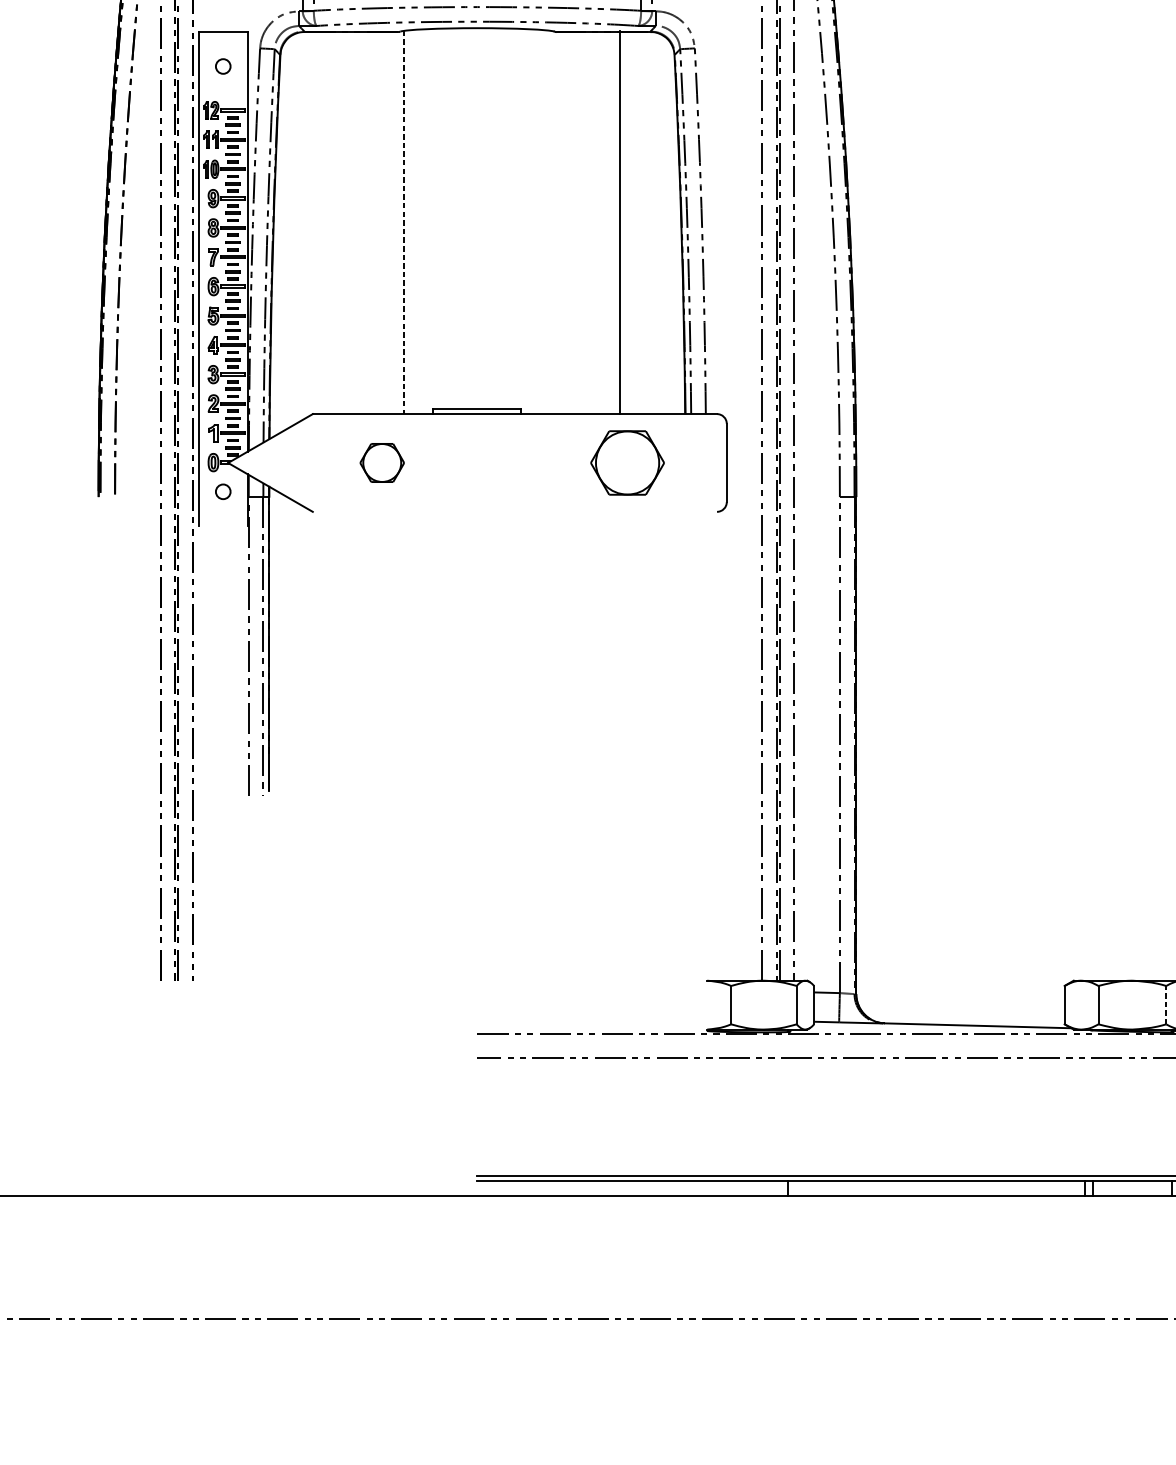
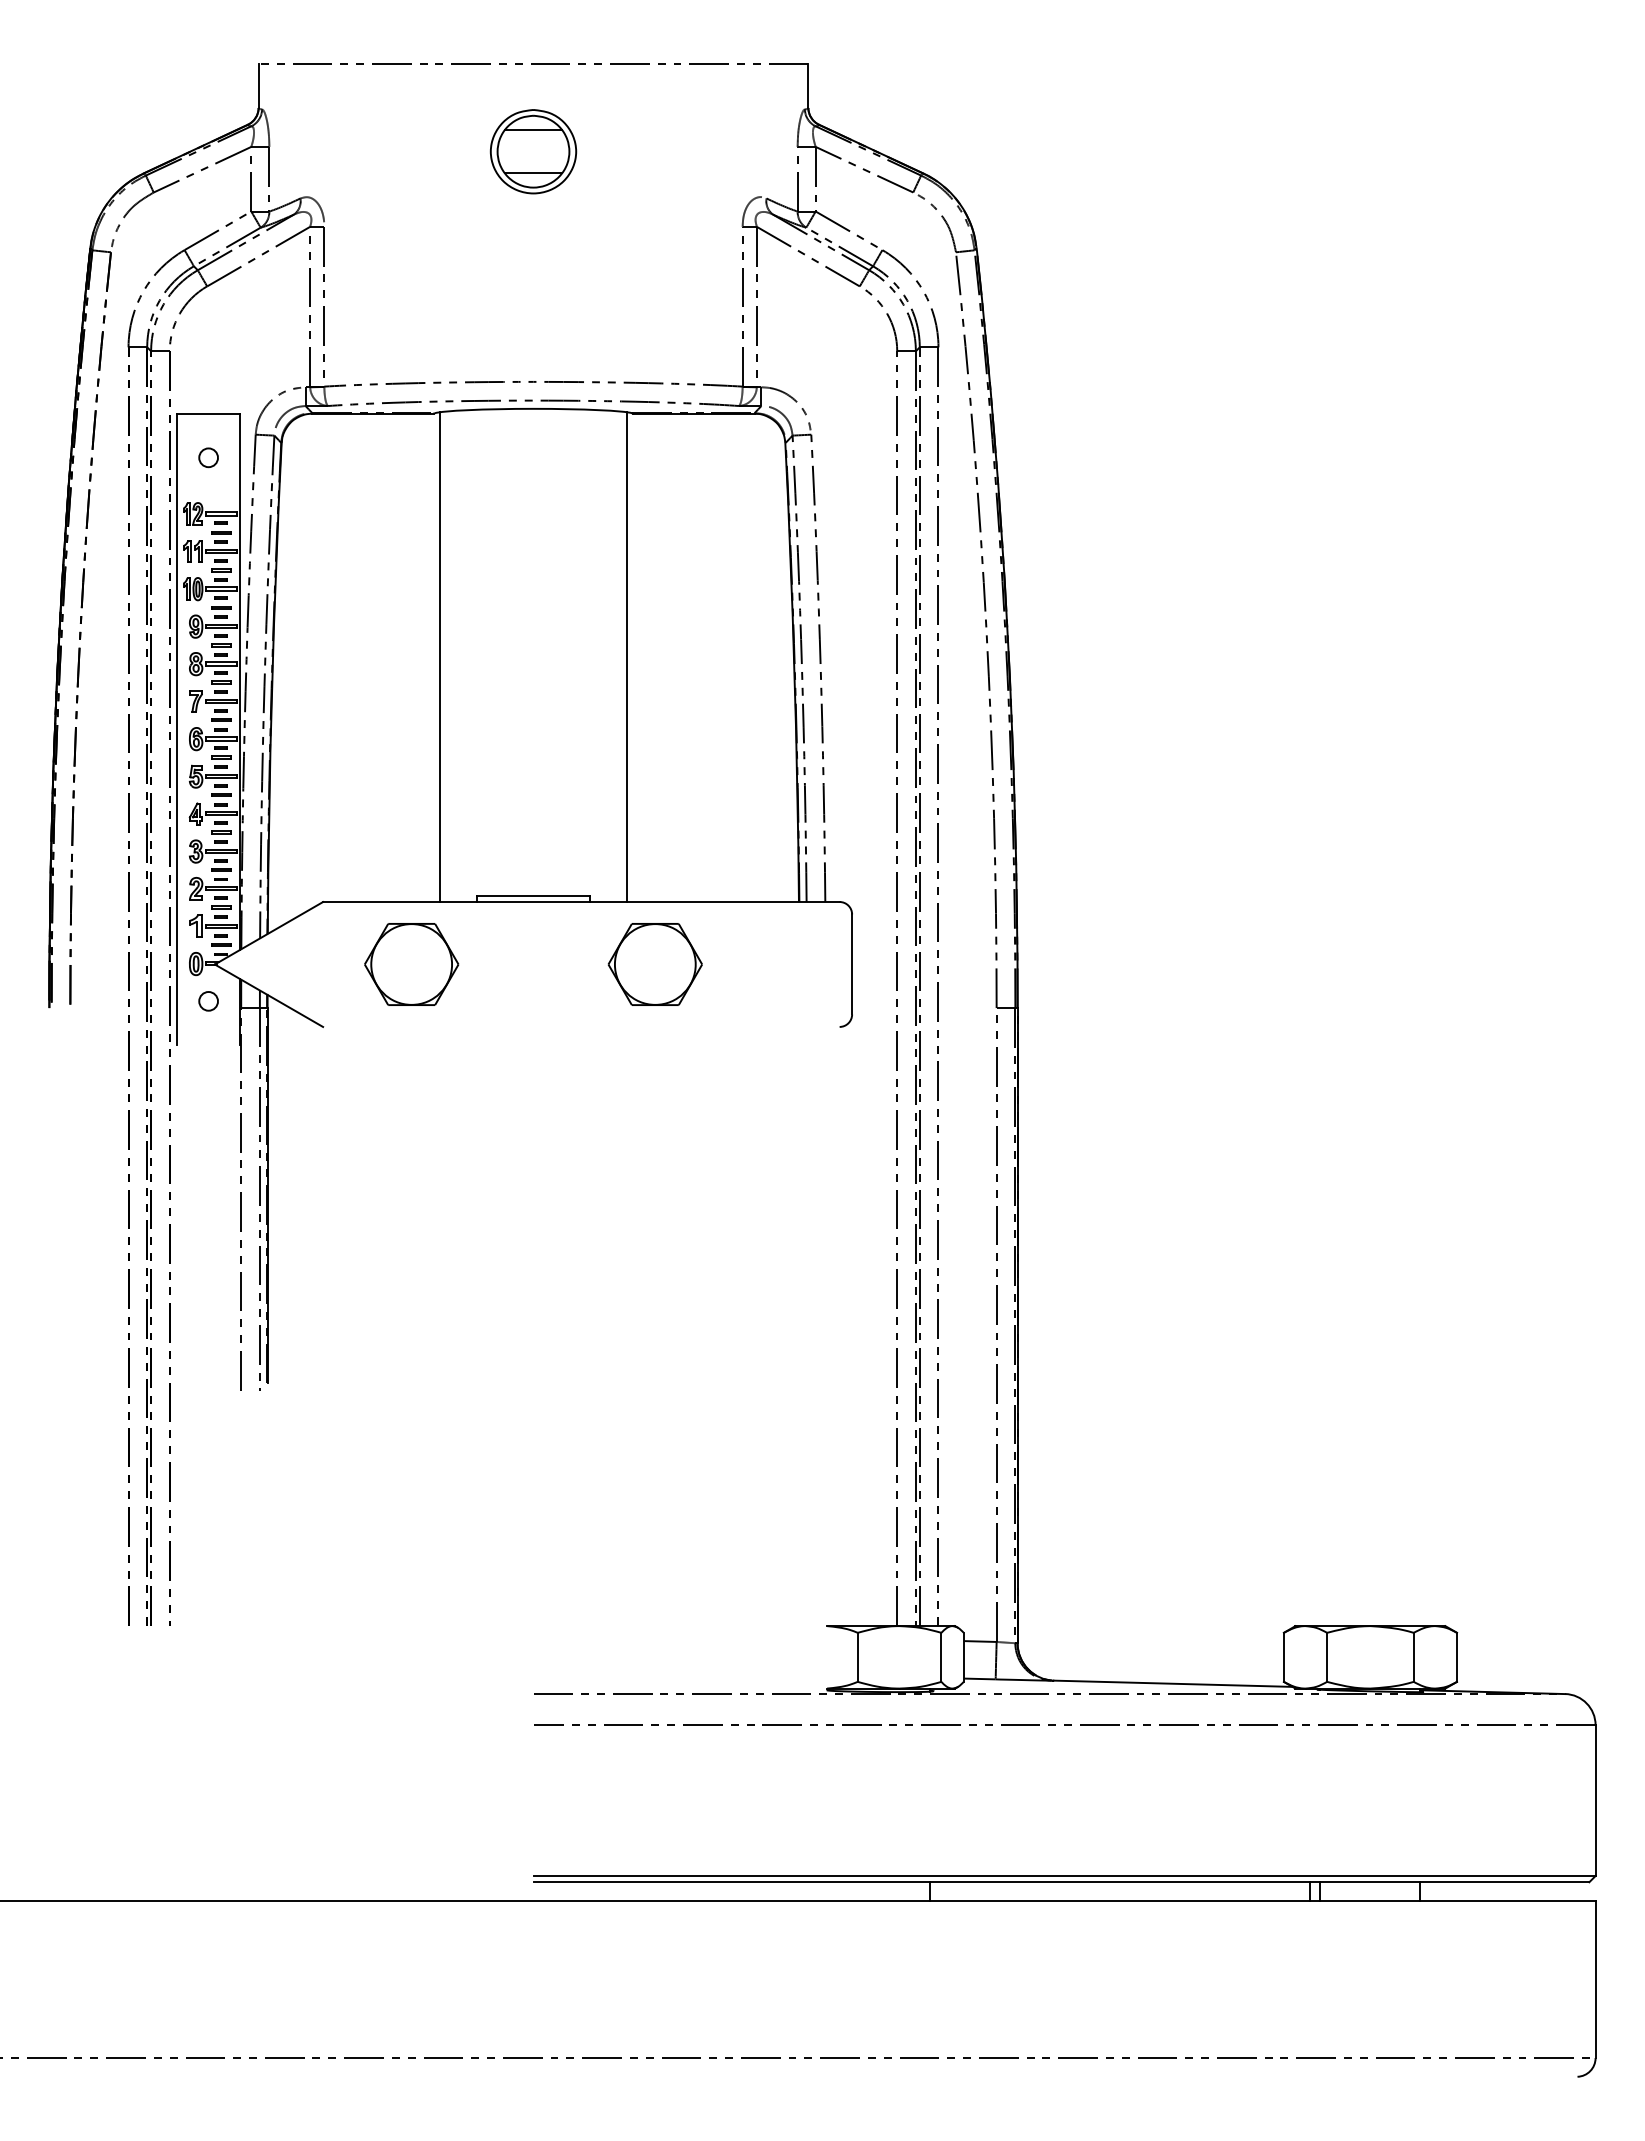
line: (403, 222) -> (439, 657), dashed -> solid
line: (619, 222) -> (627, 657), moved
part: (382, 462) -> (411, 964), size x1.67
part: (626, 462) -> (654, 964), moved
line: (1166, 1005) -> (1413, 1657), dashed -> solid

